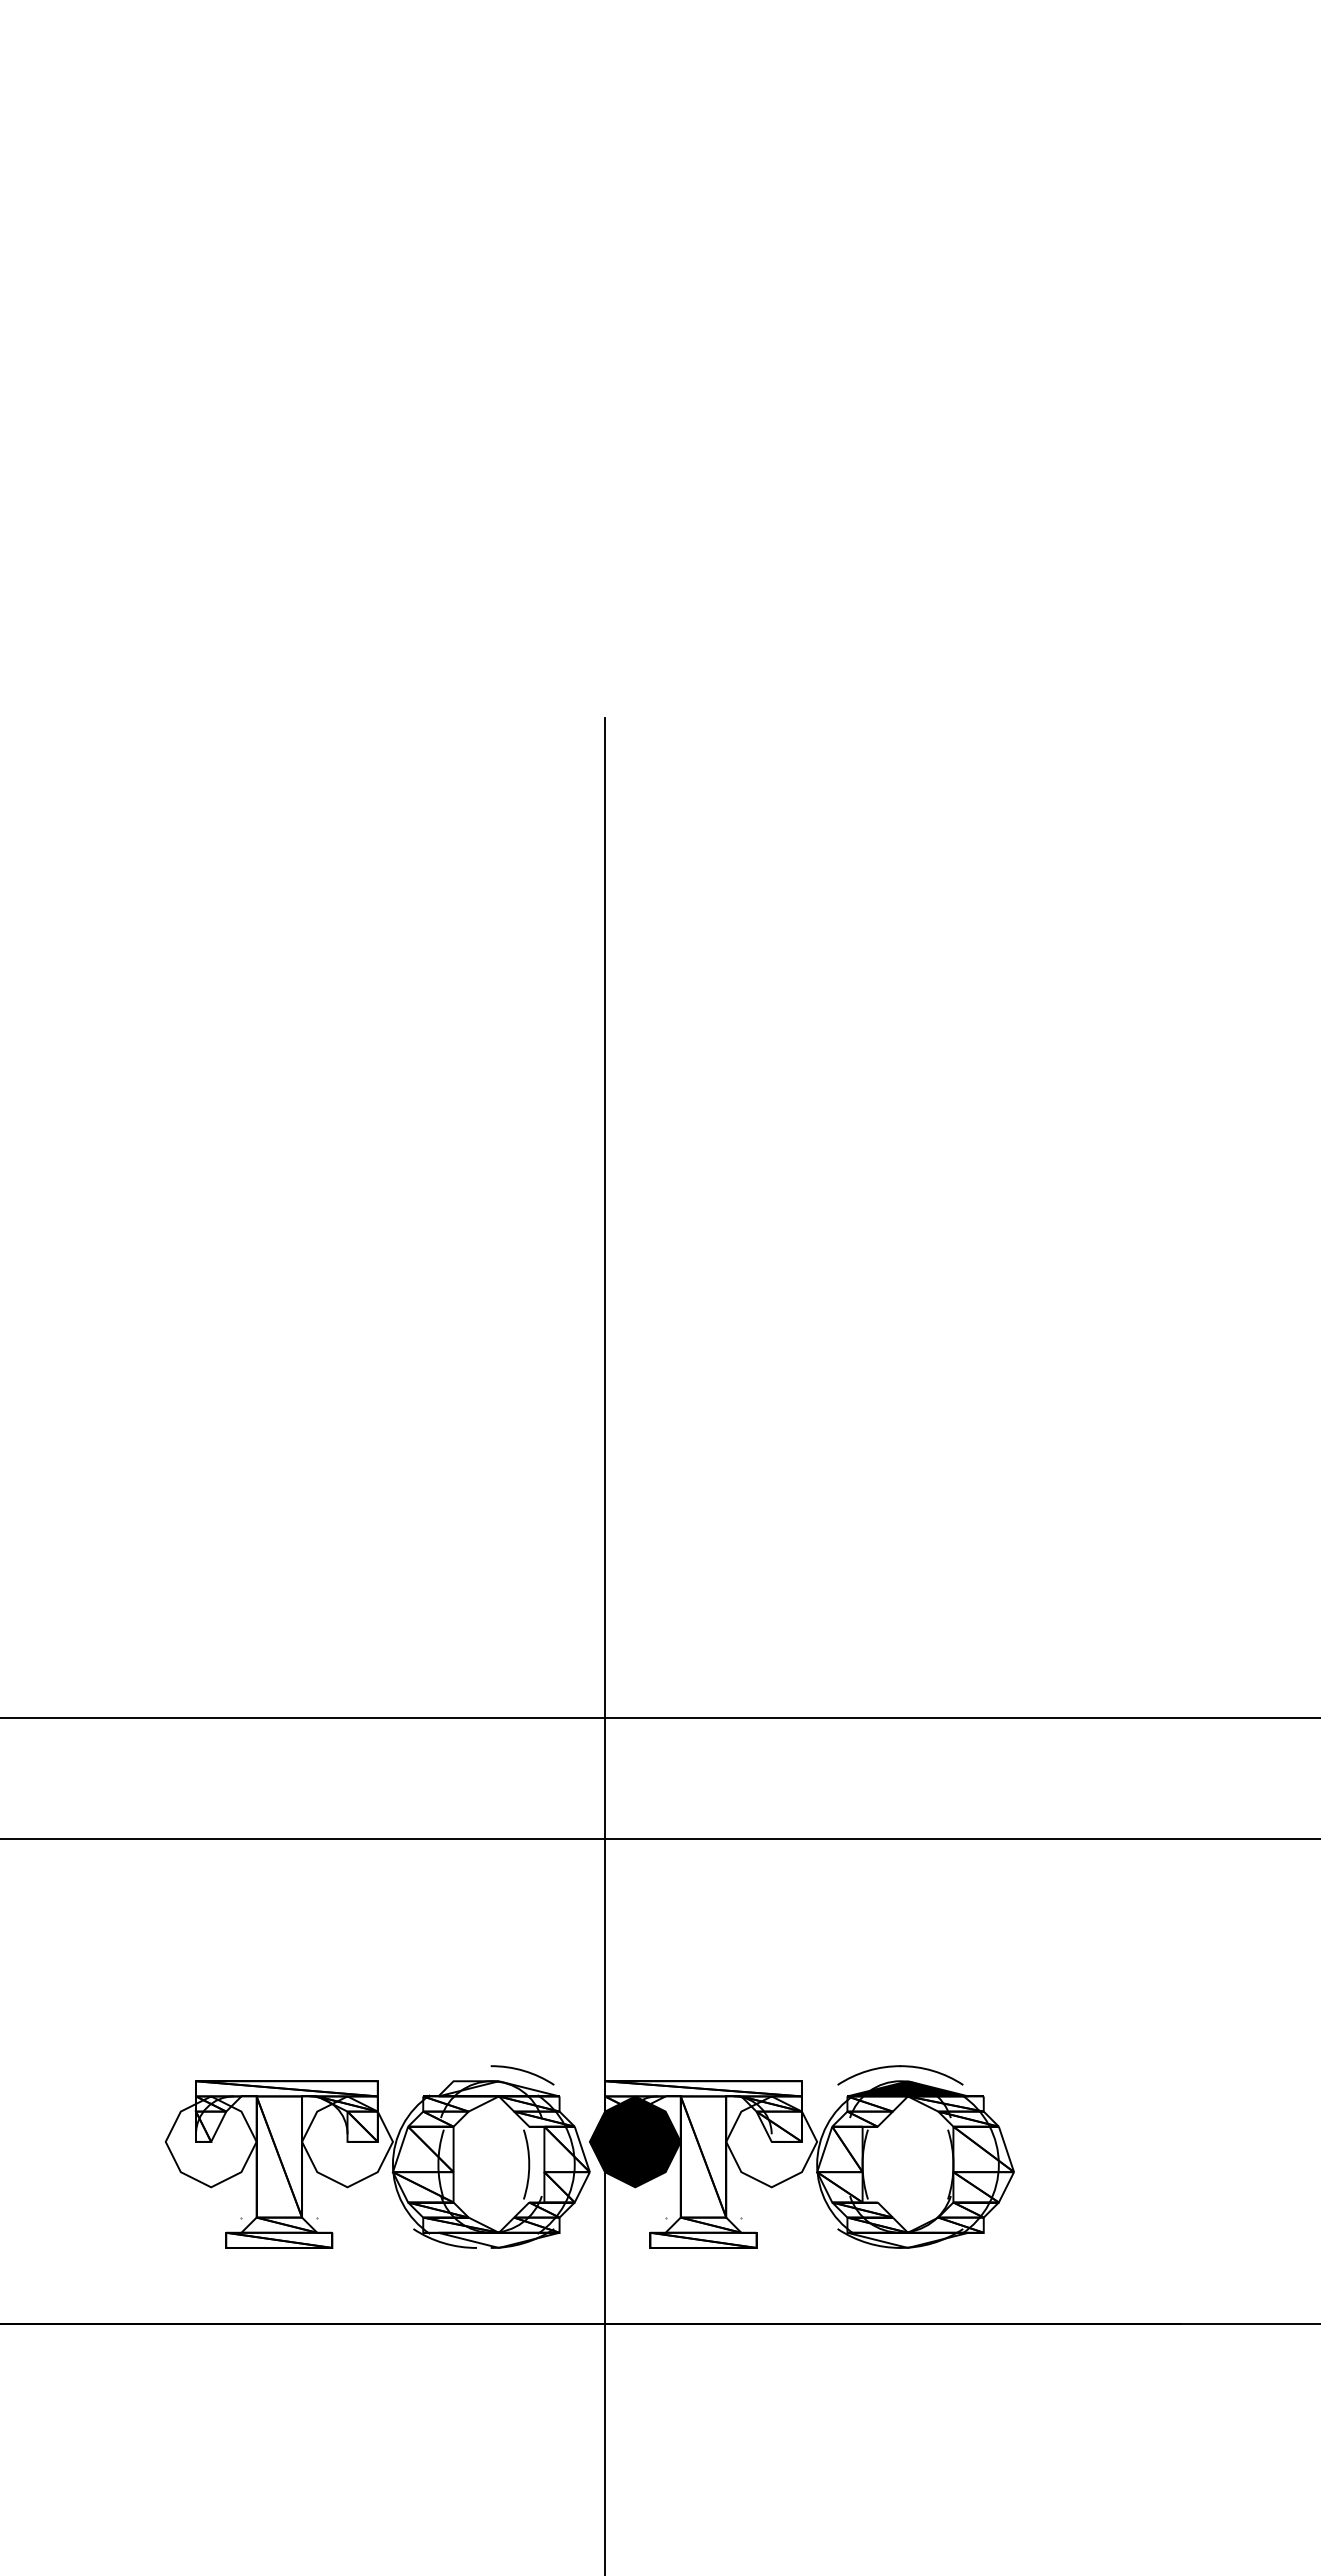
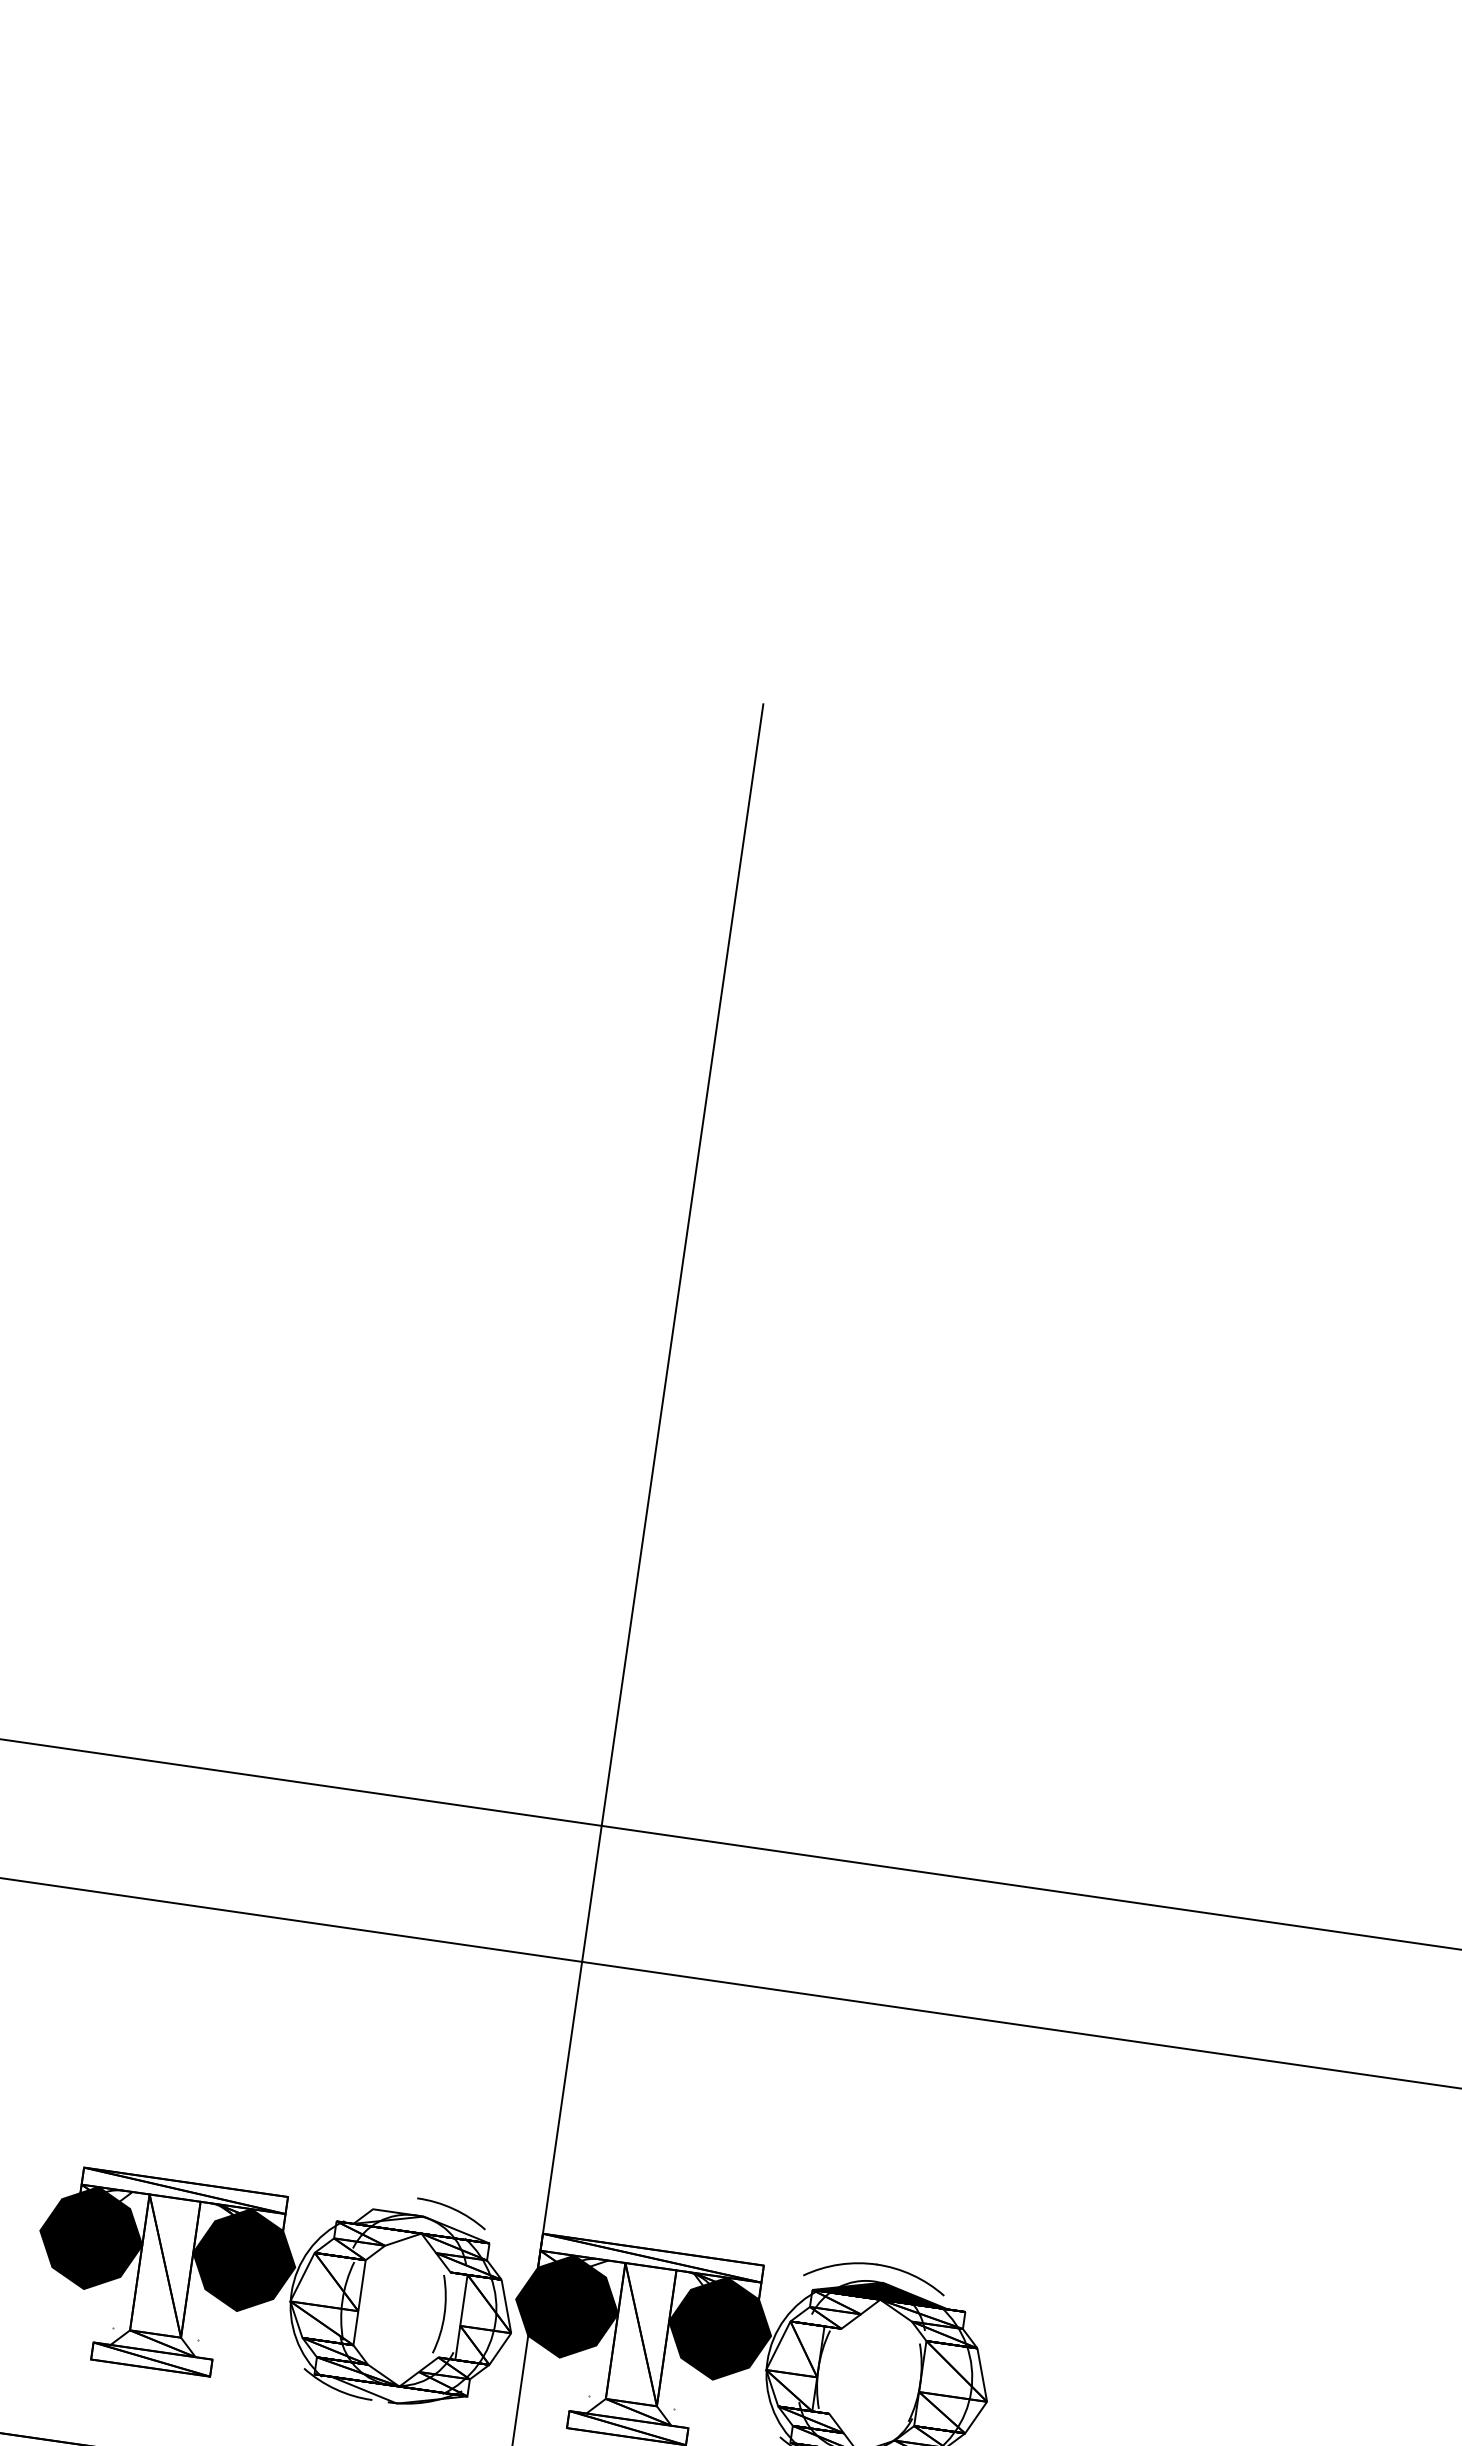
fill: (210, 2141) -> (90, 2237), added
fill: (347, 2141) -> (244, 2259), added
fill: (771, 2141) -> (719, 2328), added

